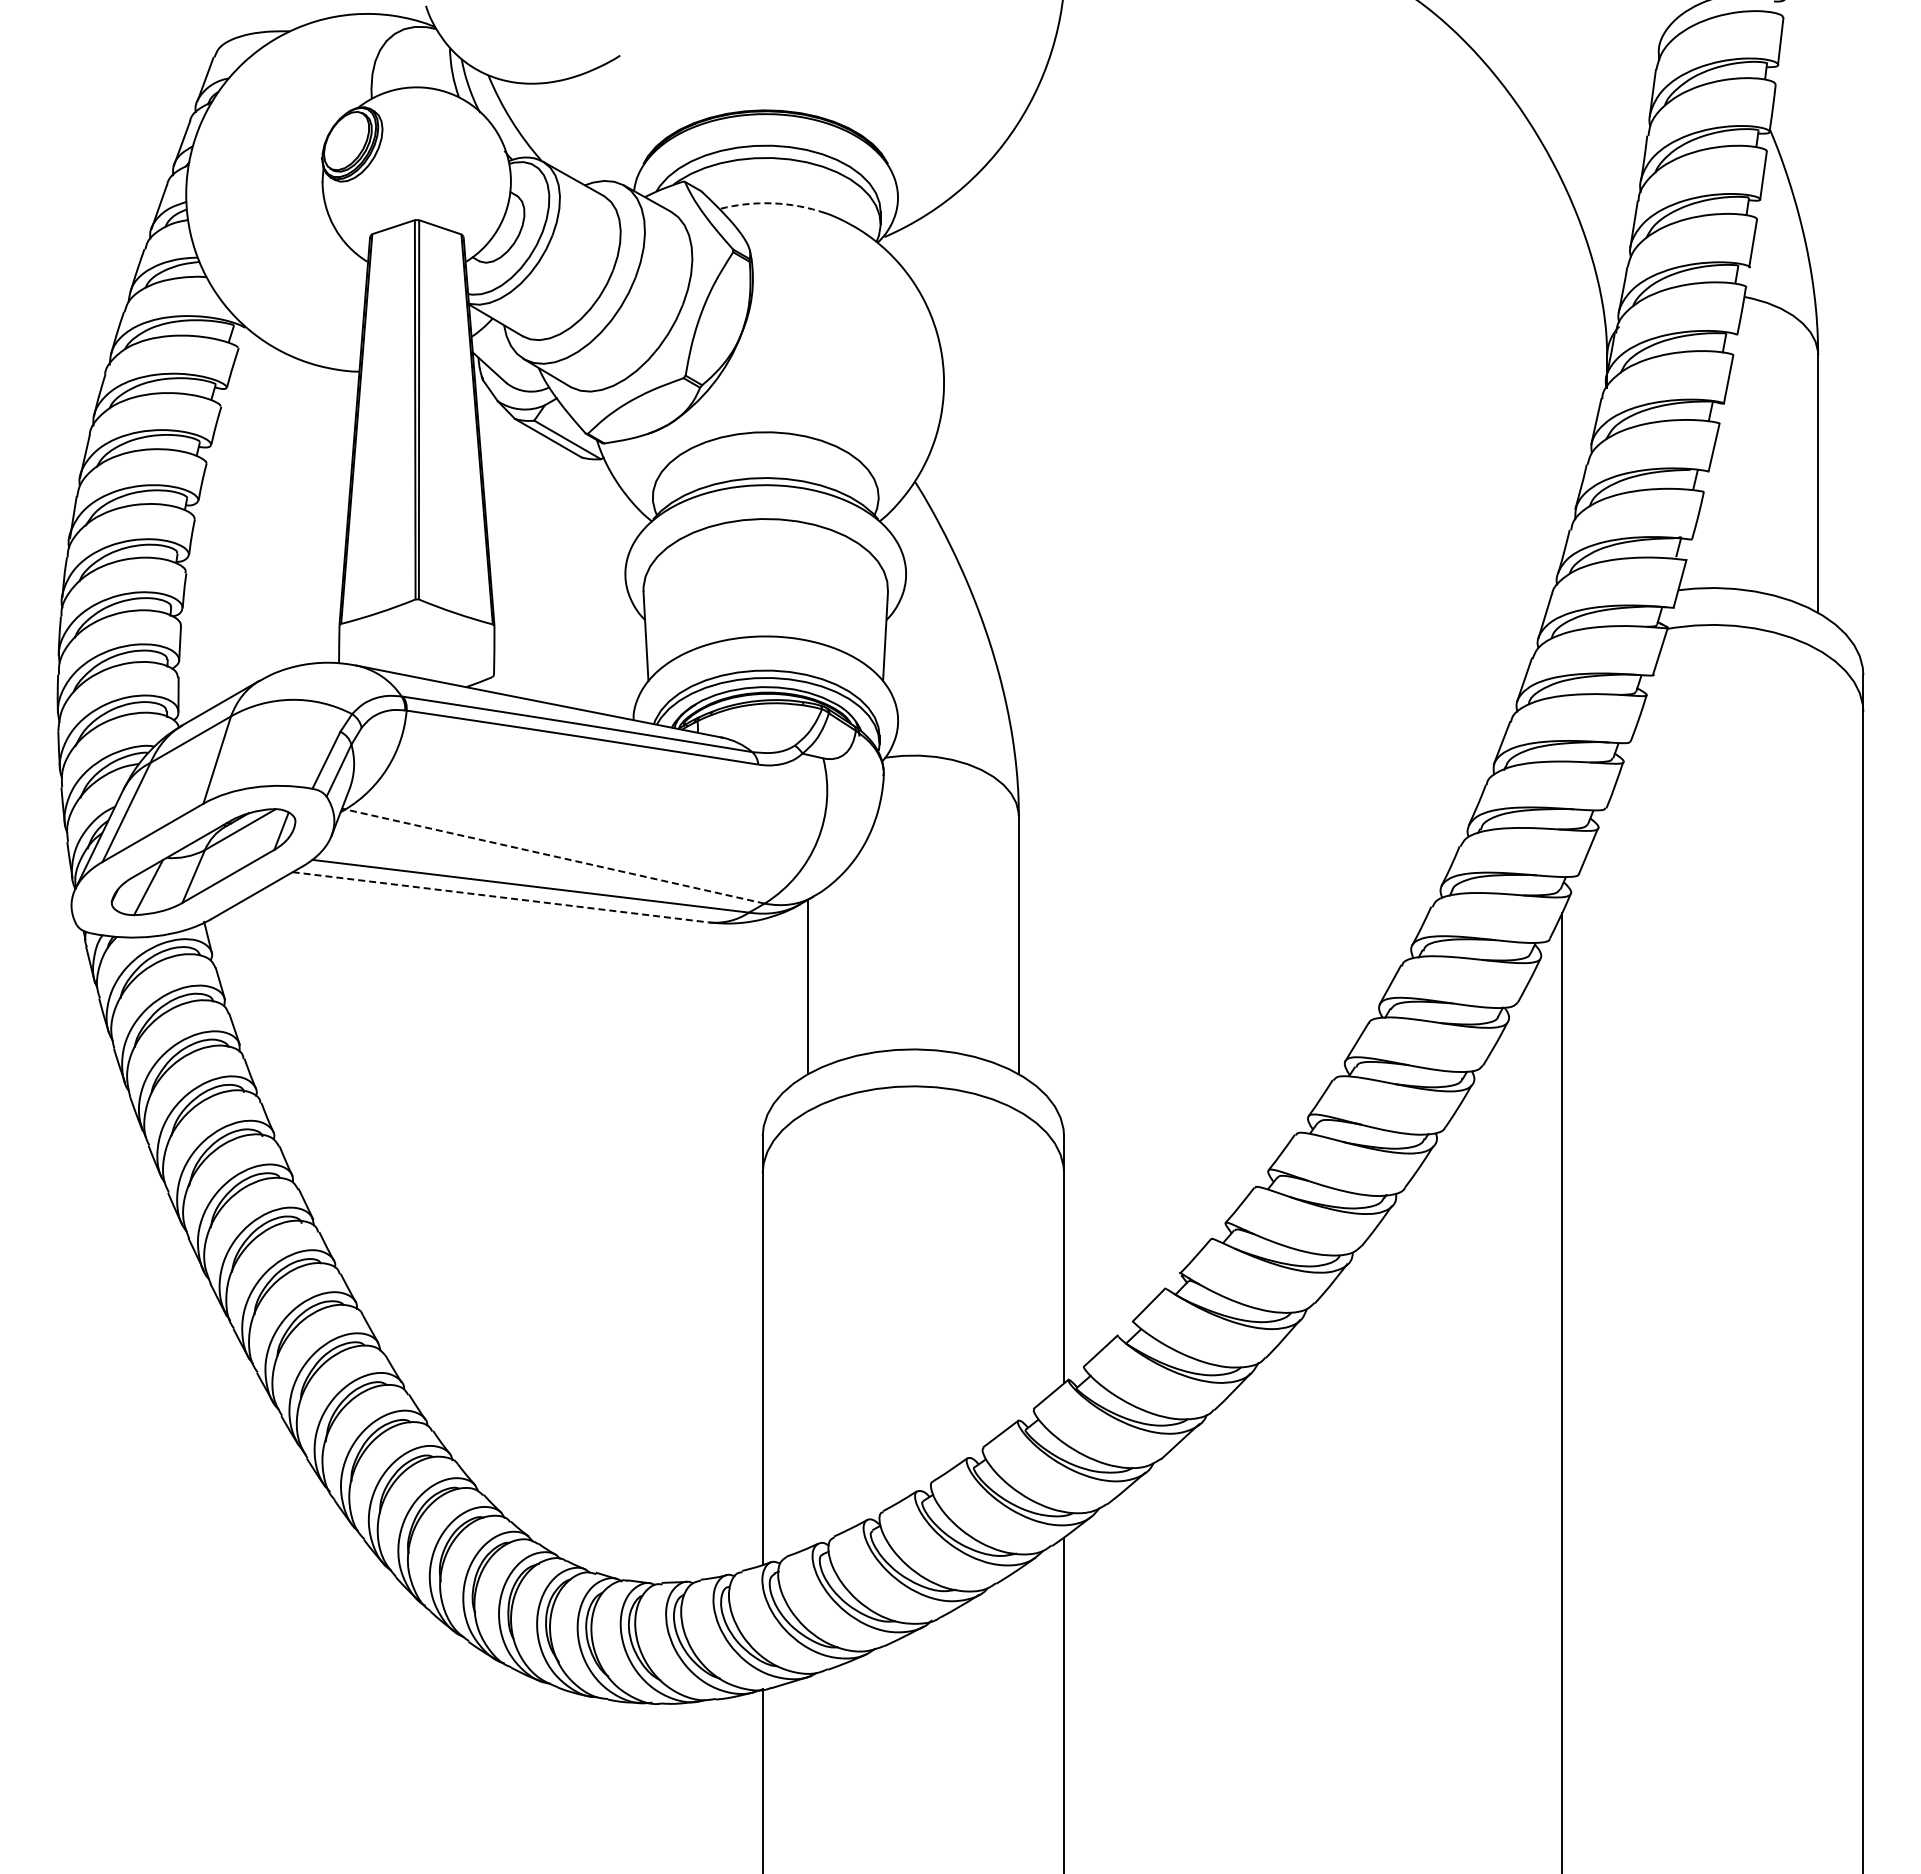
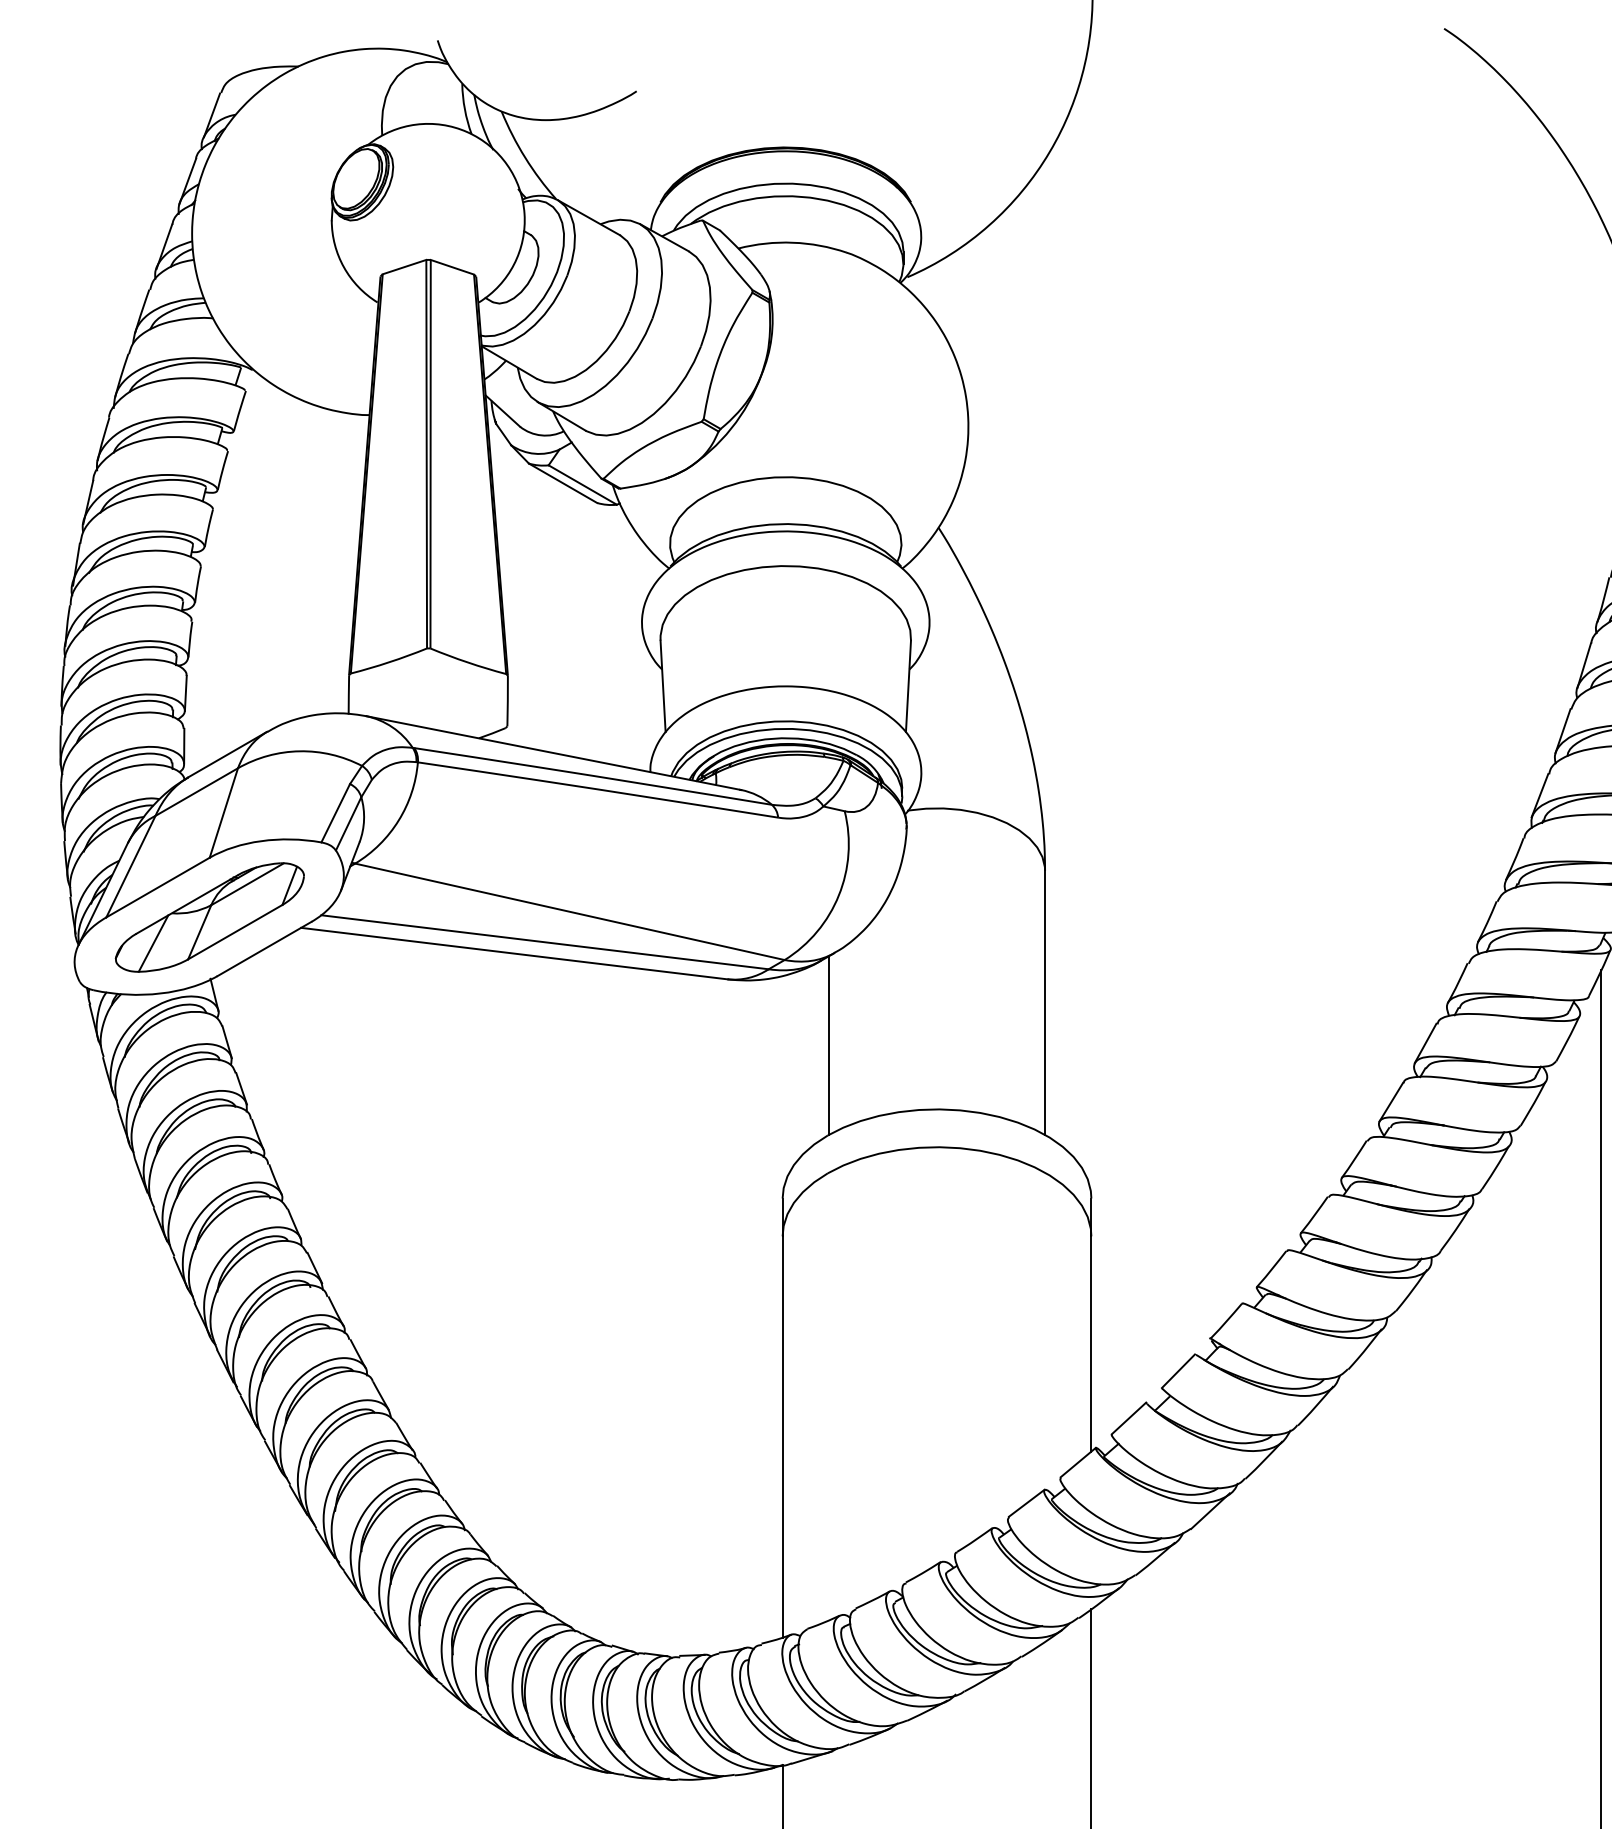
arc: (772, 203) -> (792, 242), dashed -> solid
line: (555, 856) -> (570, 911), dashed -> solid
line: (500, 897) -> (514, 953), dashed -> solid

